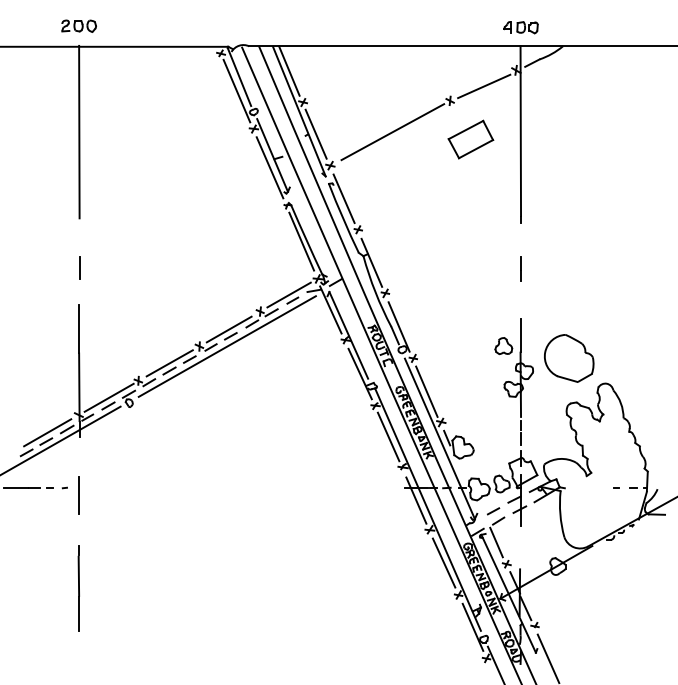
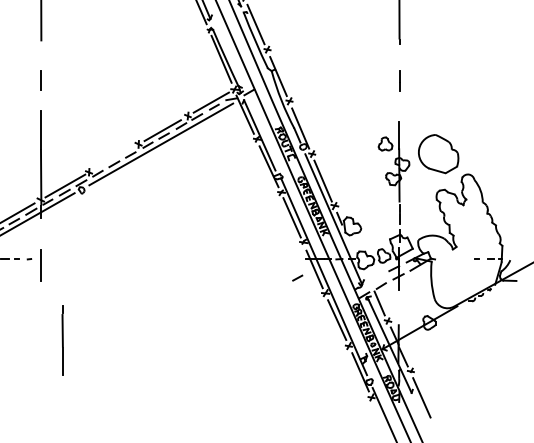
line: (169, 363) -> (114, 158), removed
line: (493, 511) -> (297, 278), moved
line: (78, 588) -> (62, 340), moved

